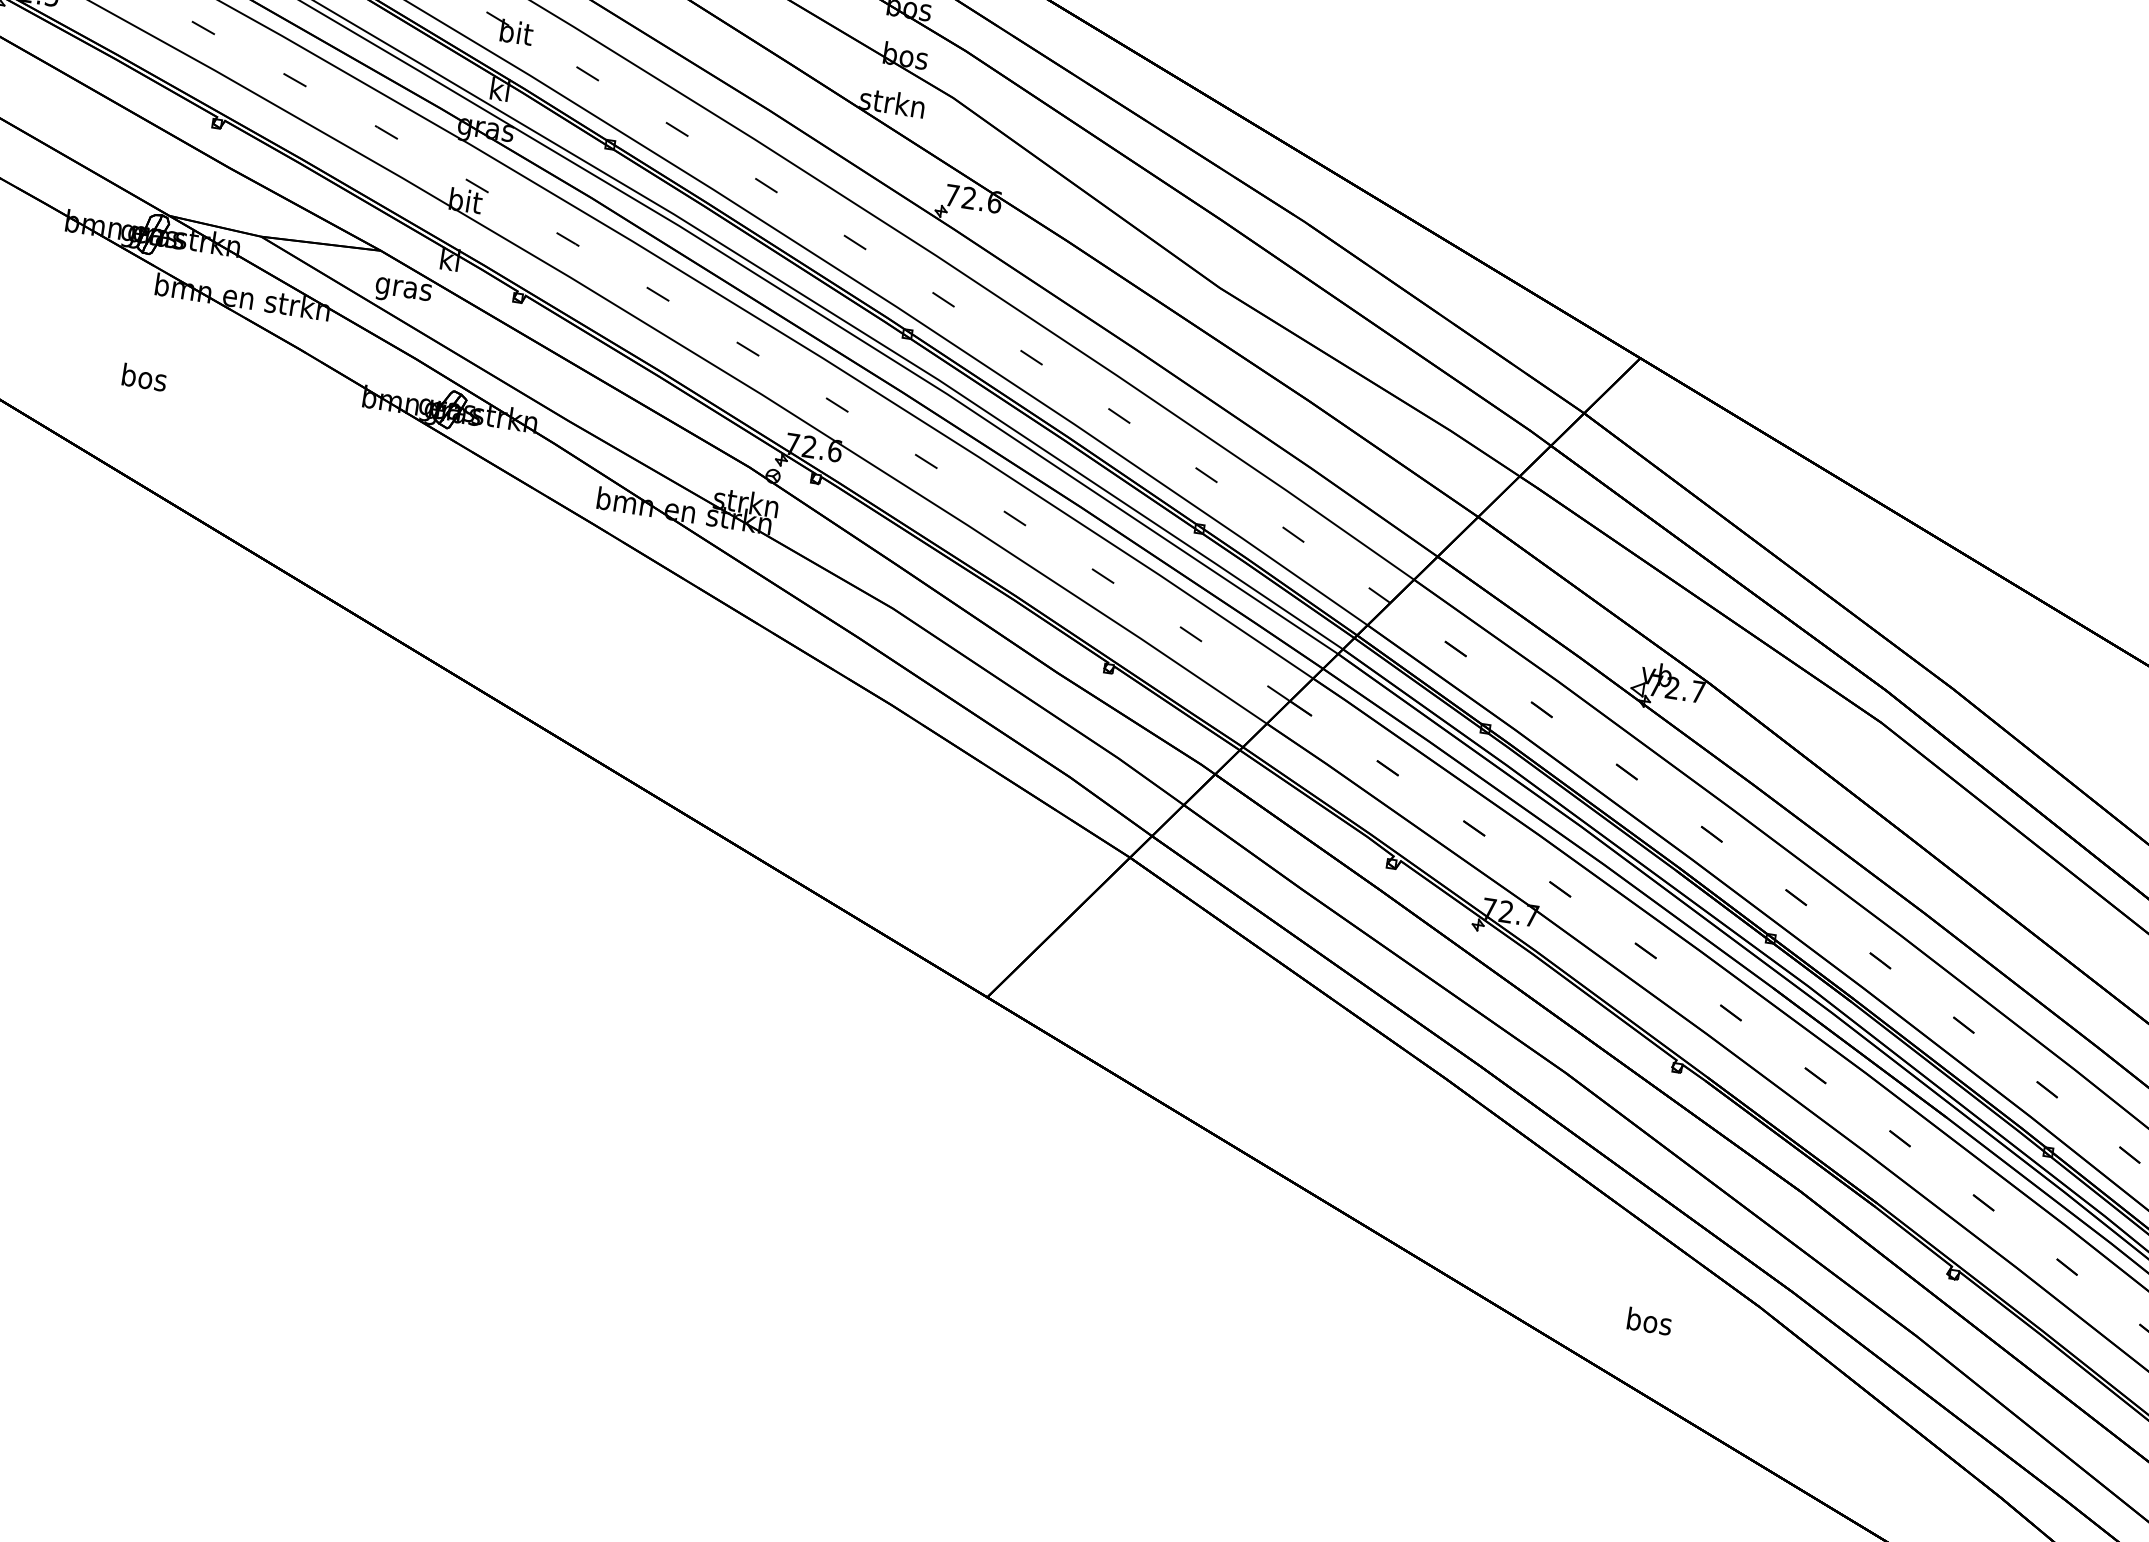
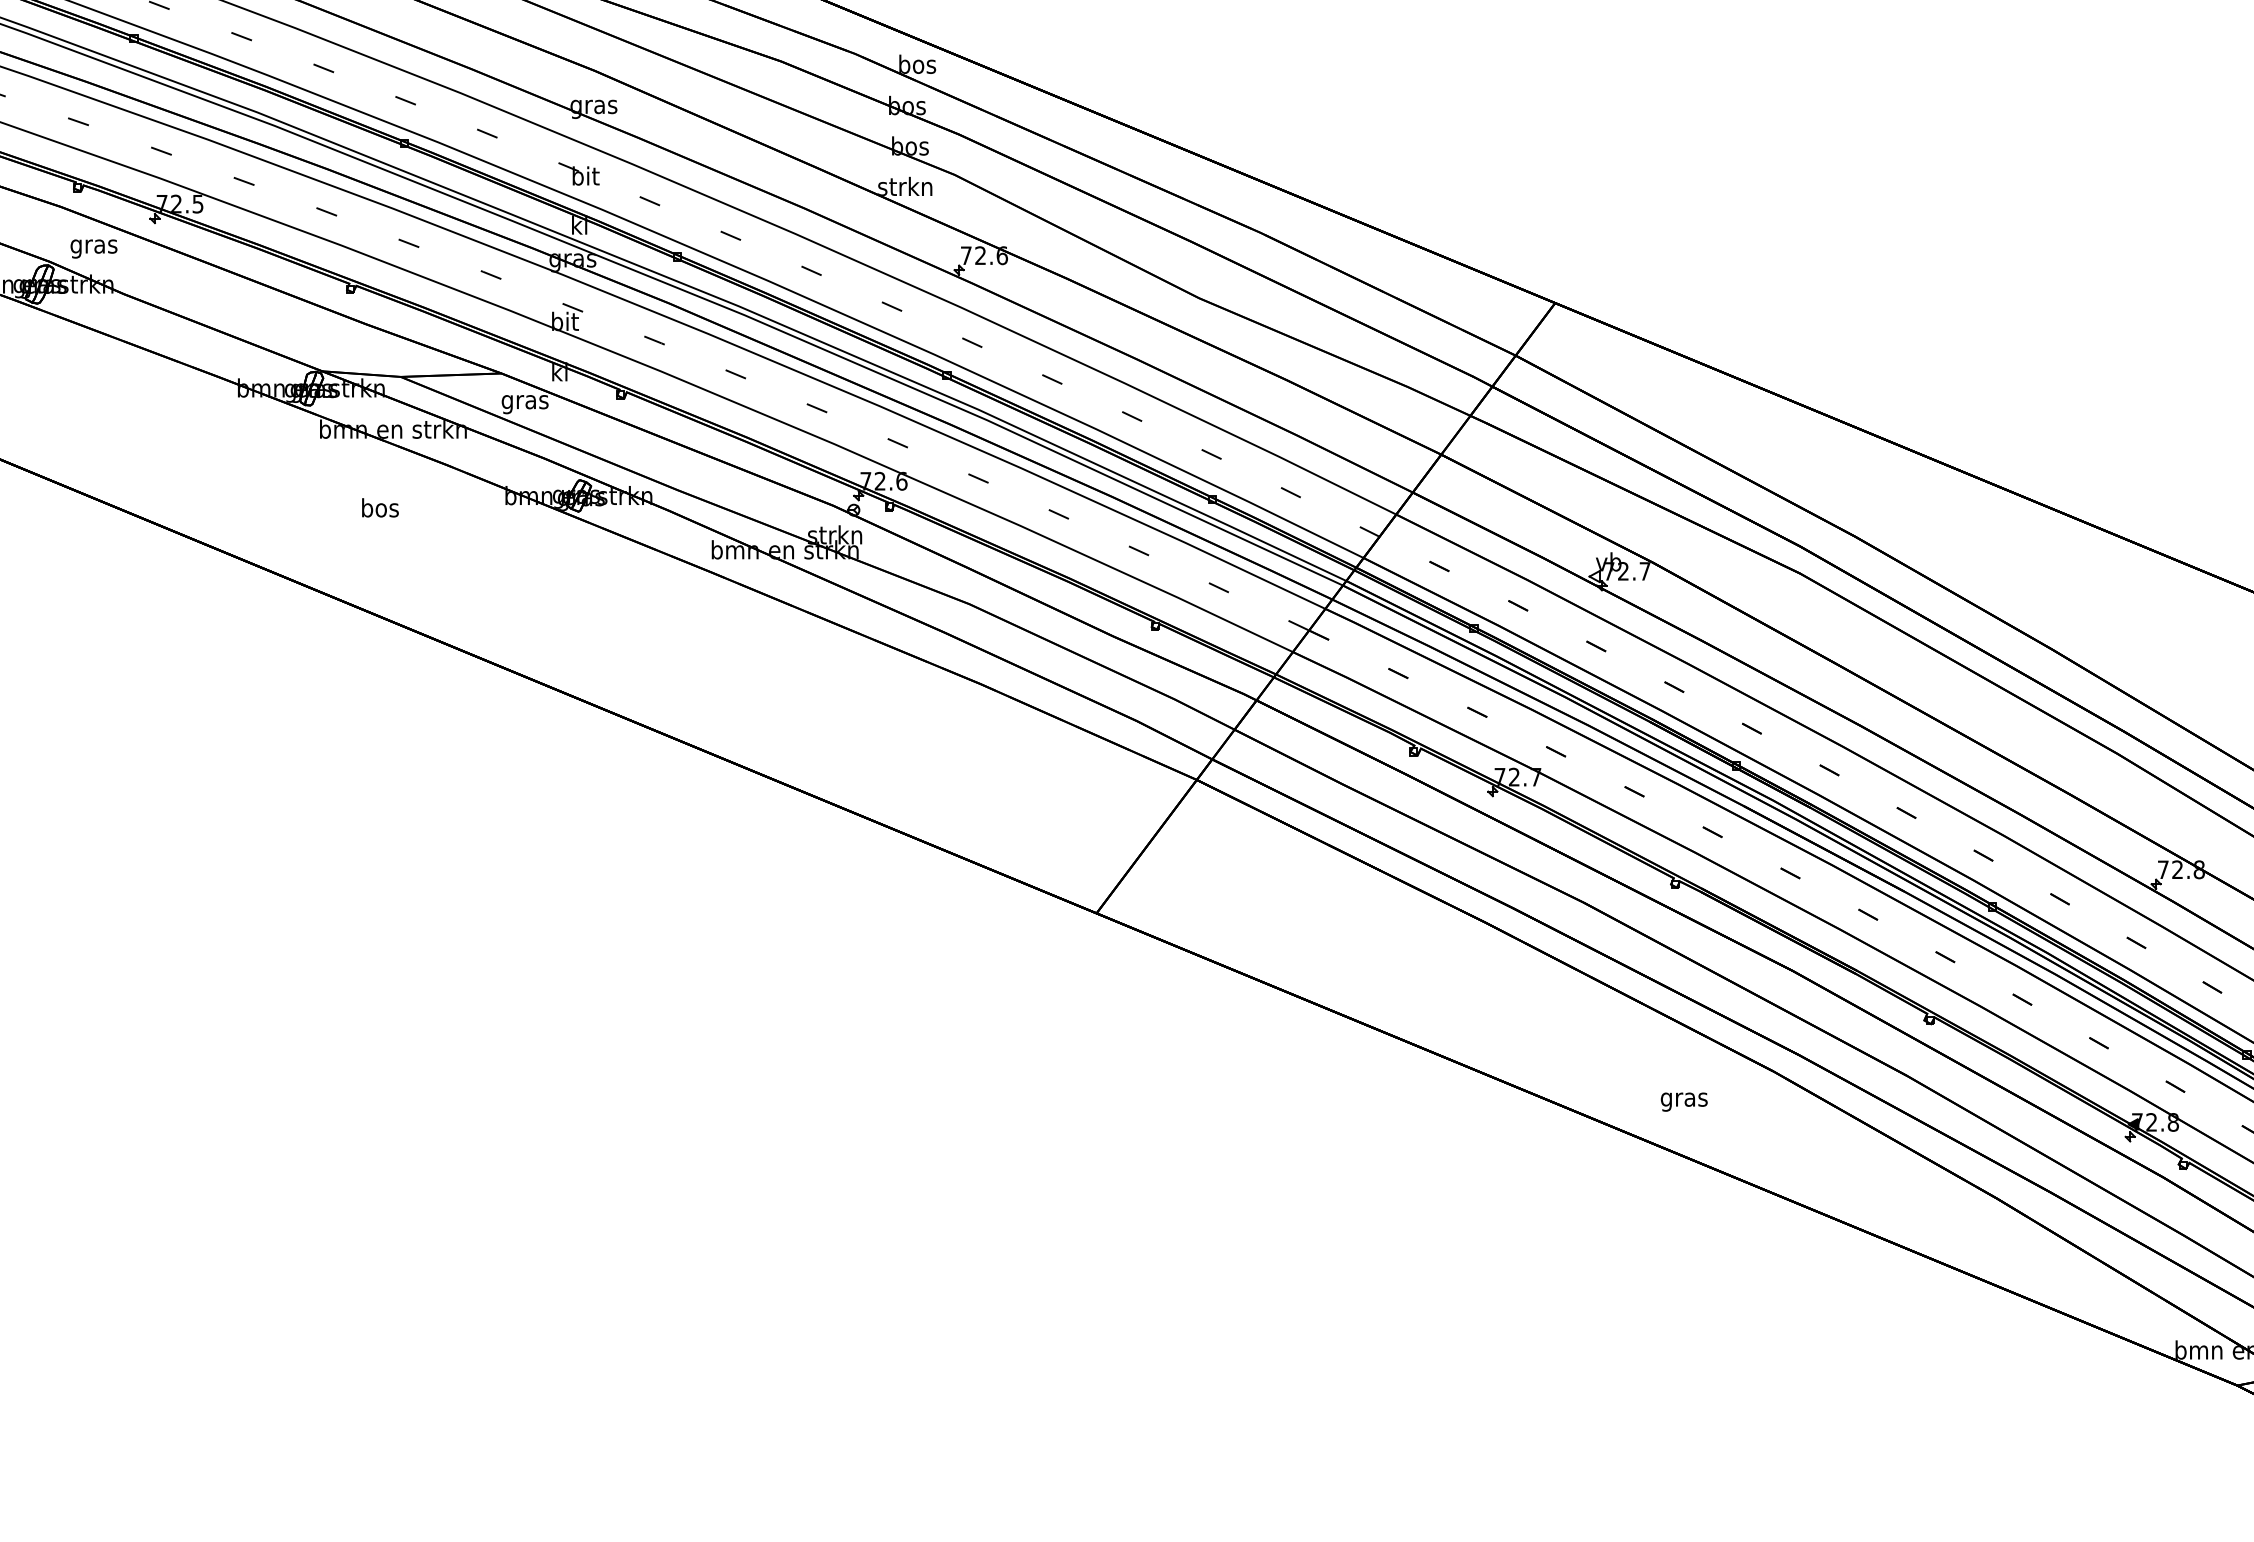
text: (144, 376) -> (380, 507), moved
text: (1648, 1323) -> (1683, 1099), bos -> gras

